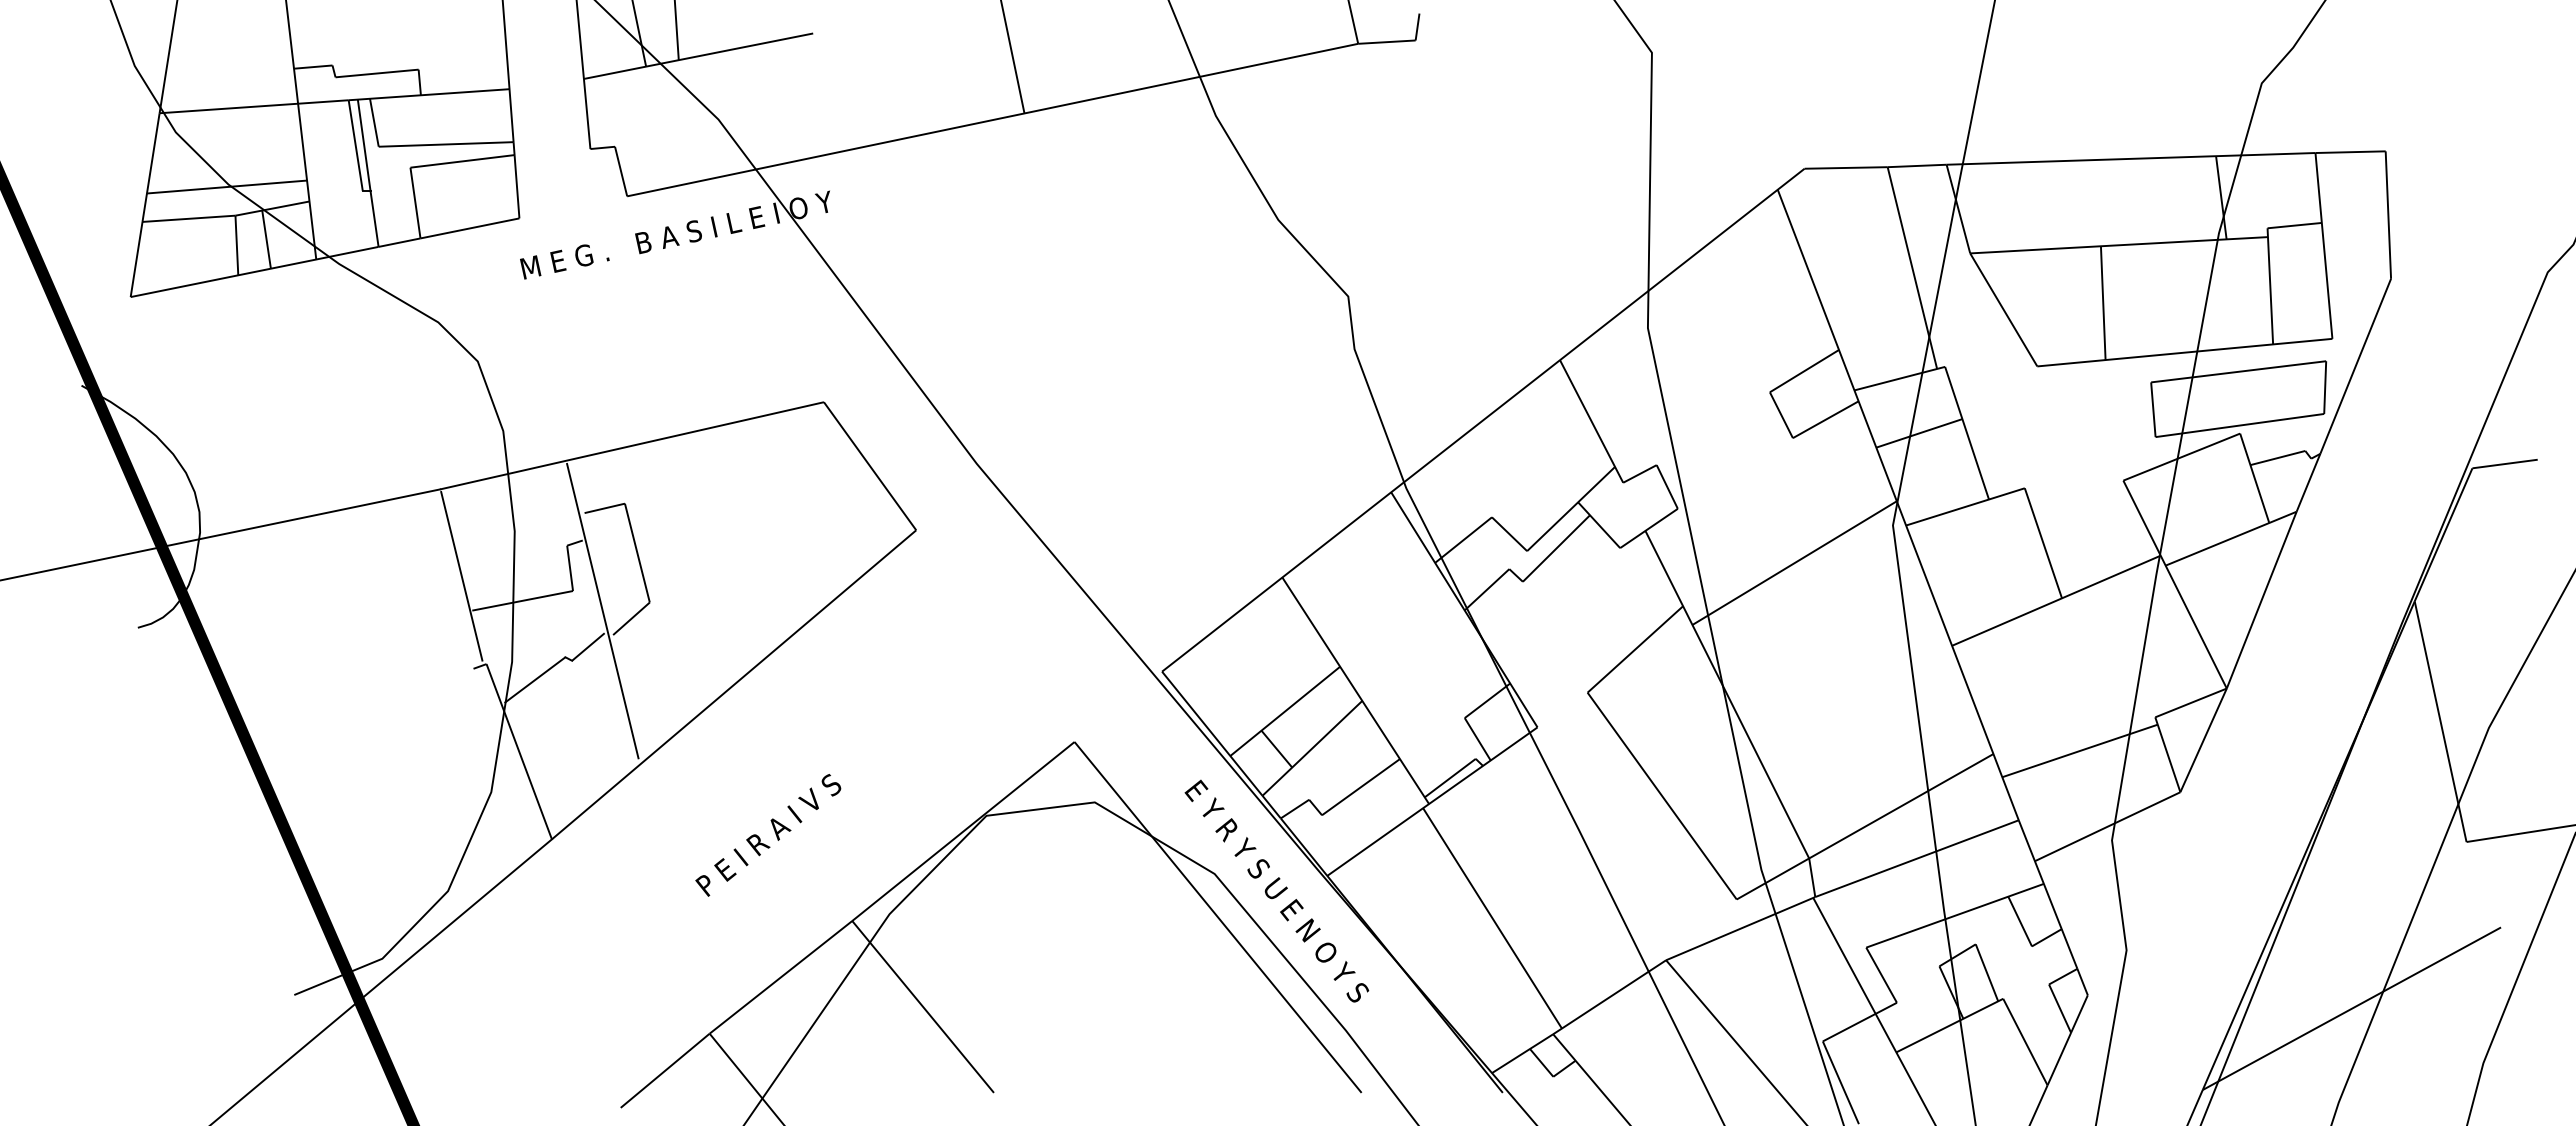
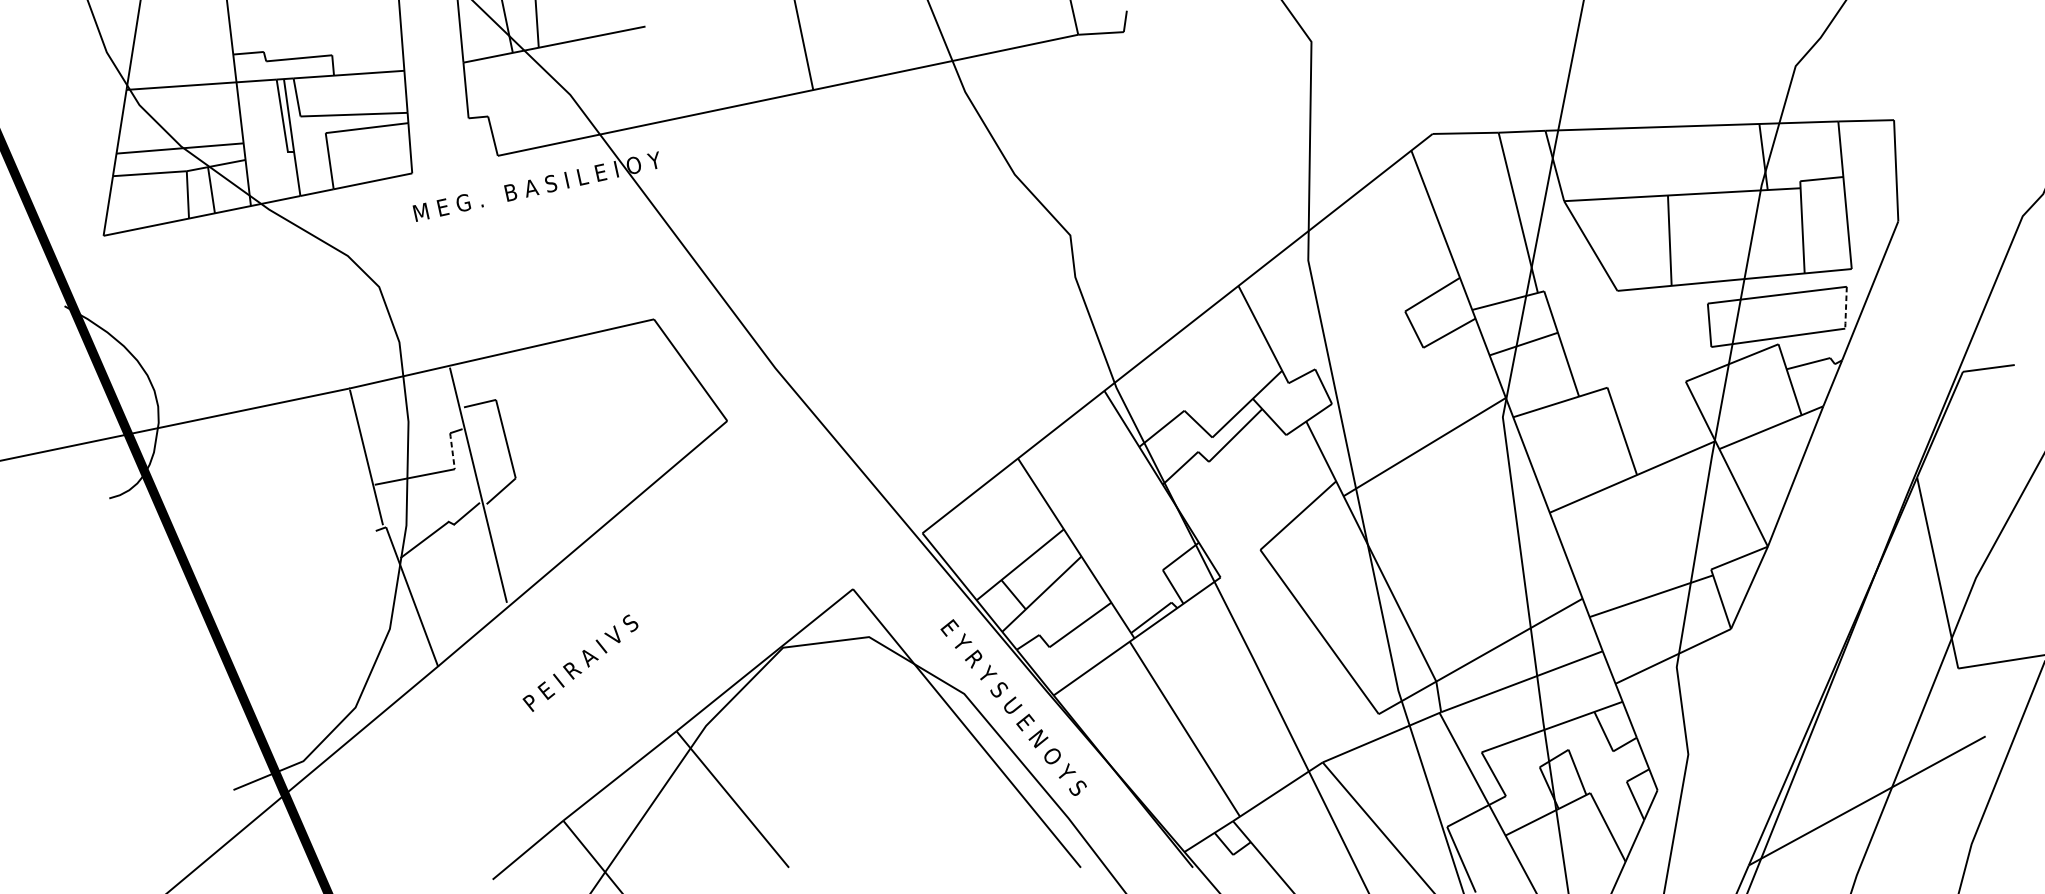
line: (2325, 387) -> (1846, 307), solid -> dashed
line: (570, 569) -> (452, 452), solid -> dashed
text: (768, 835) -> (580, 663), moved

